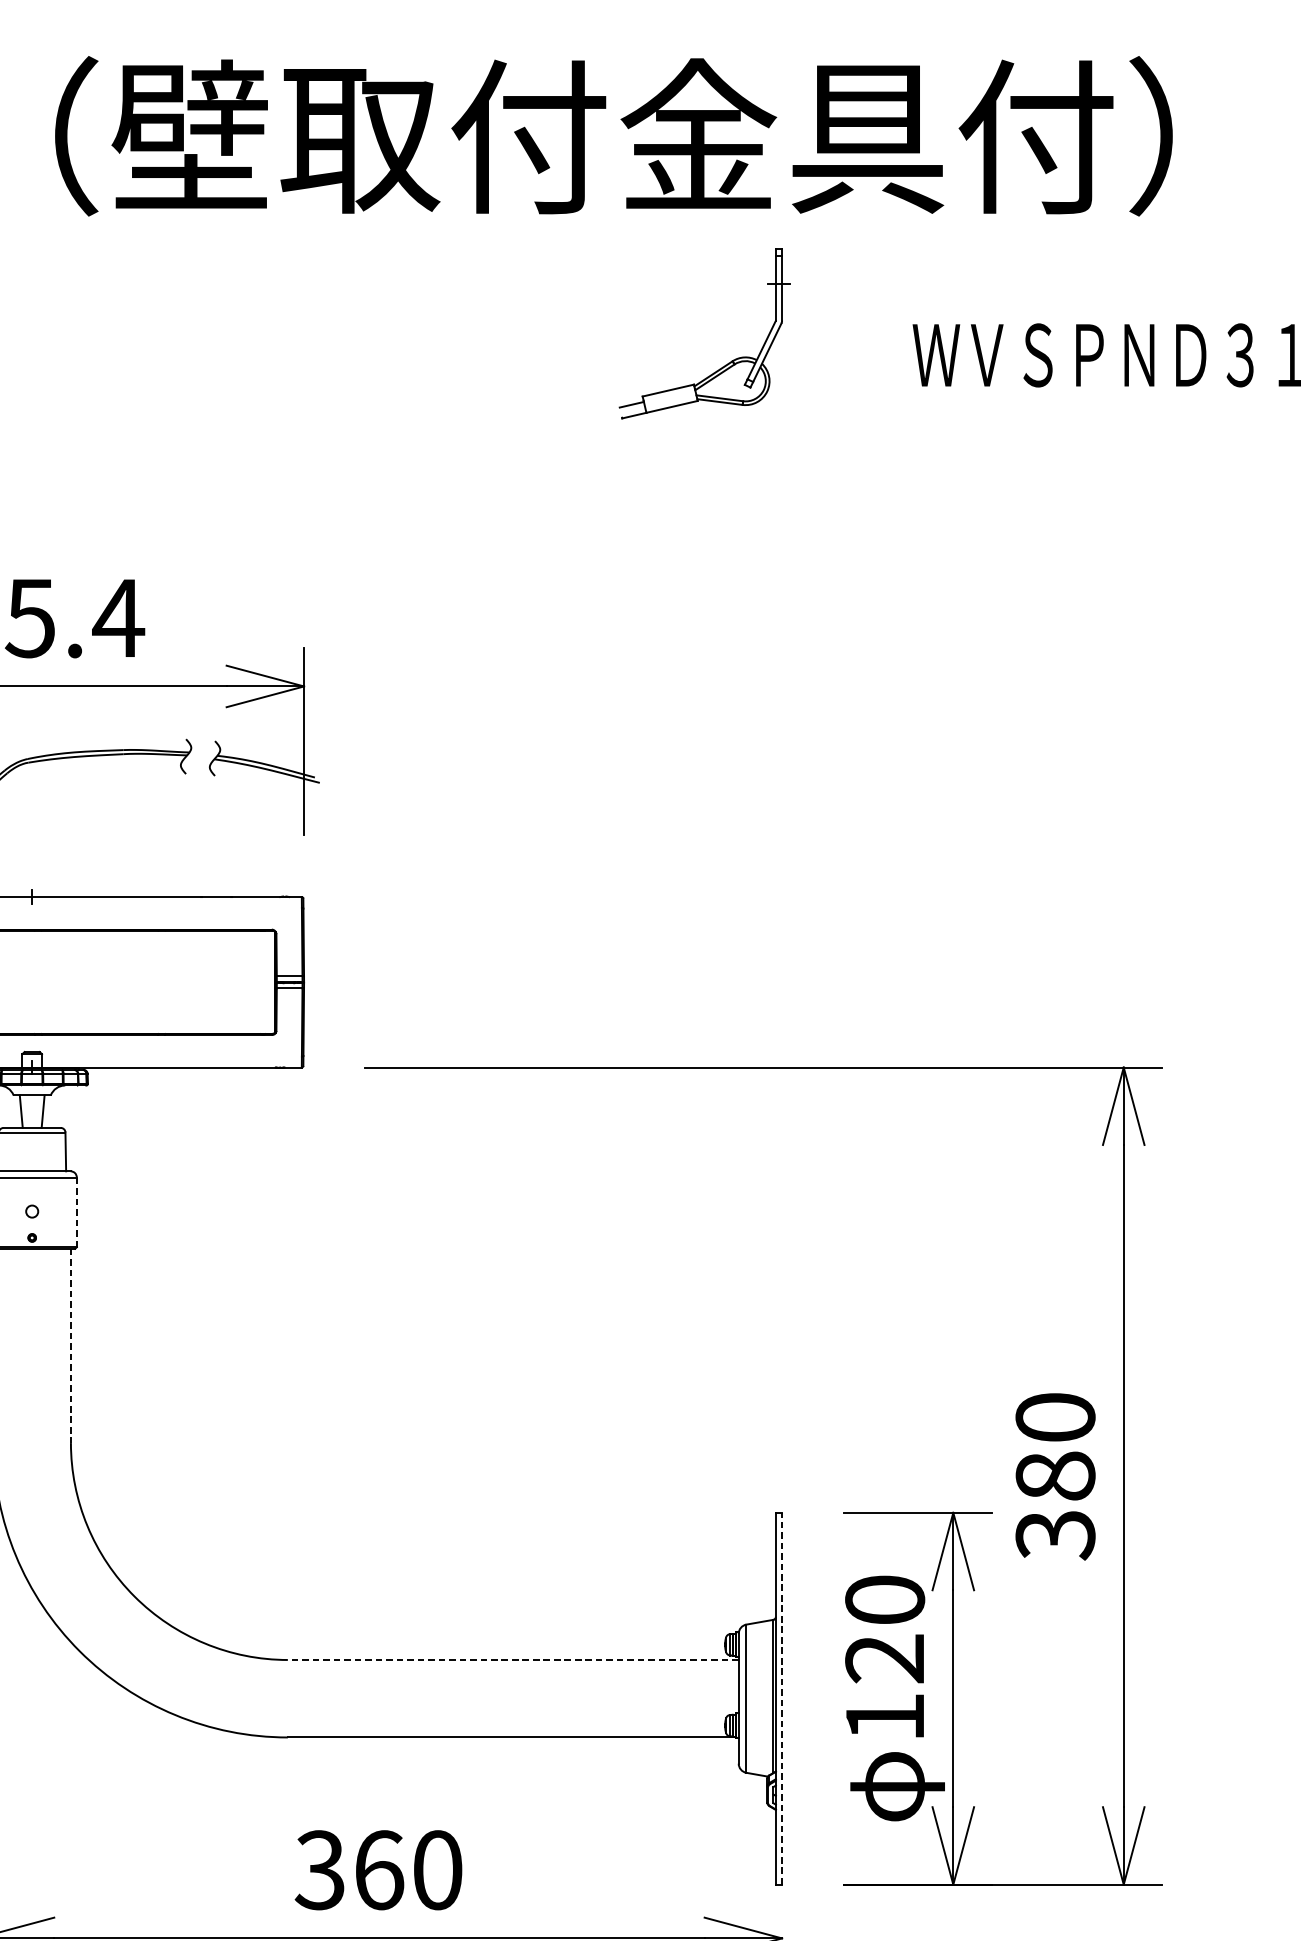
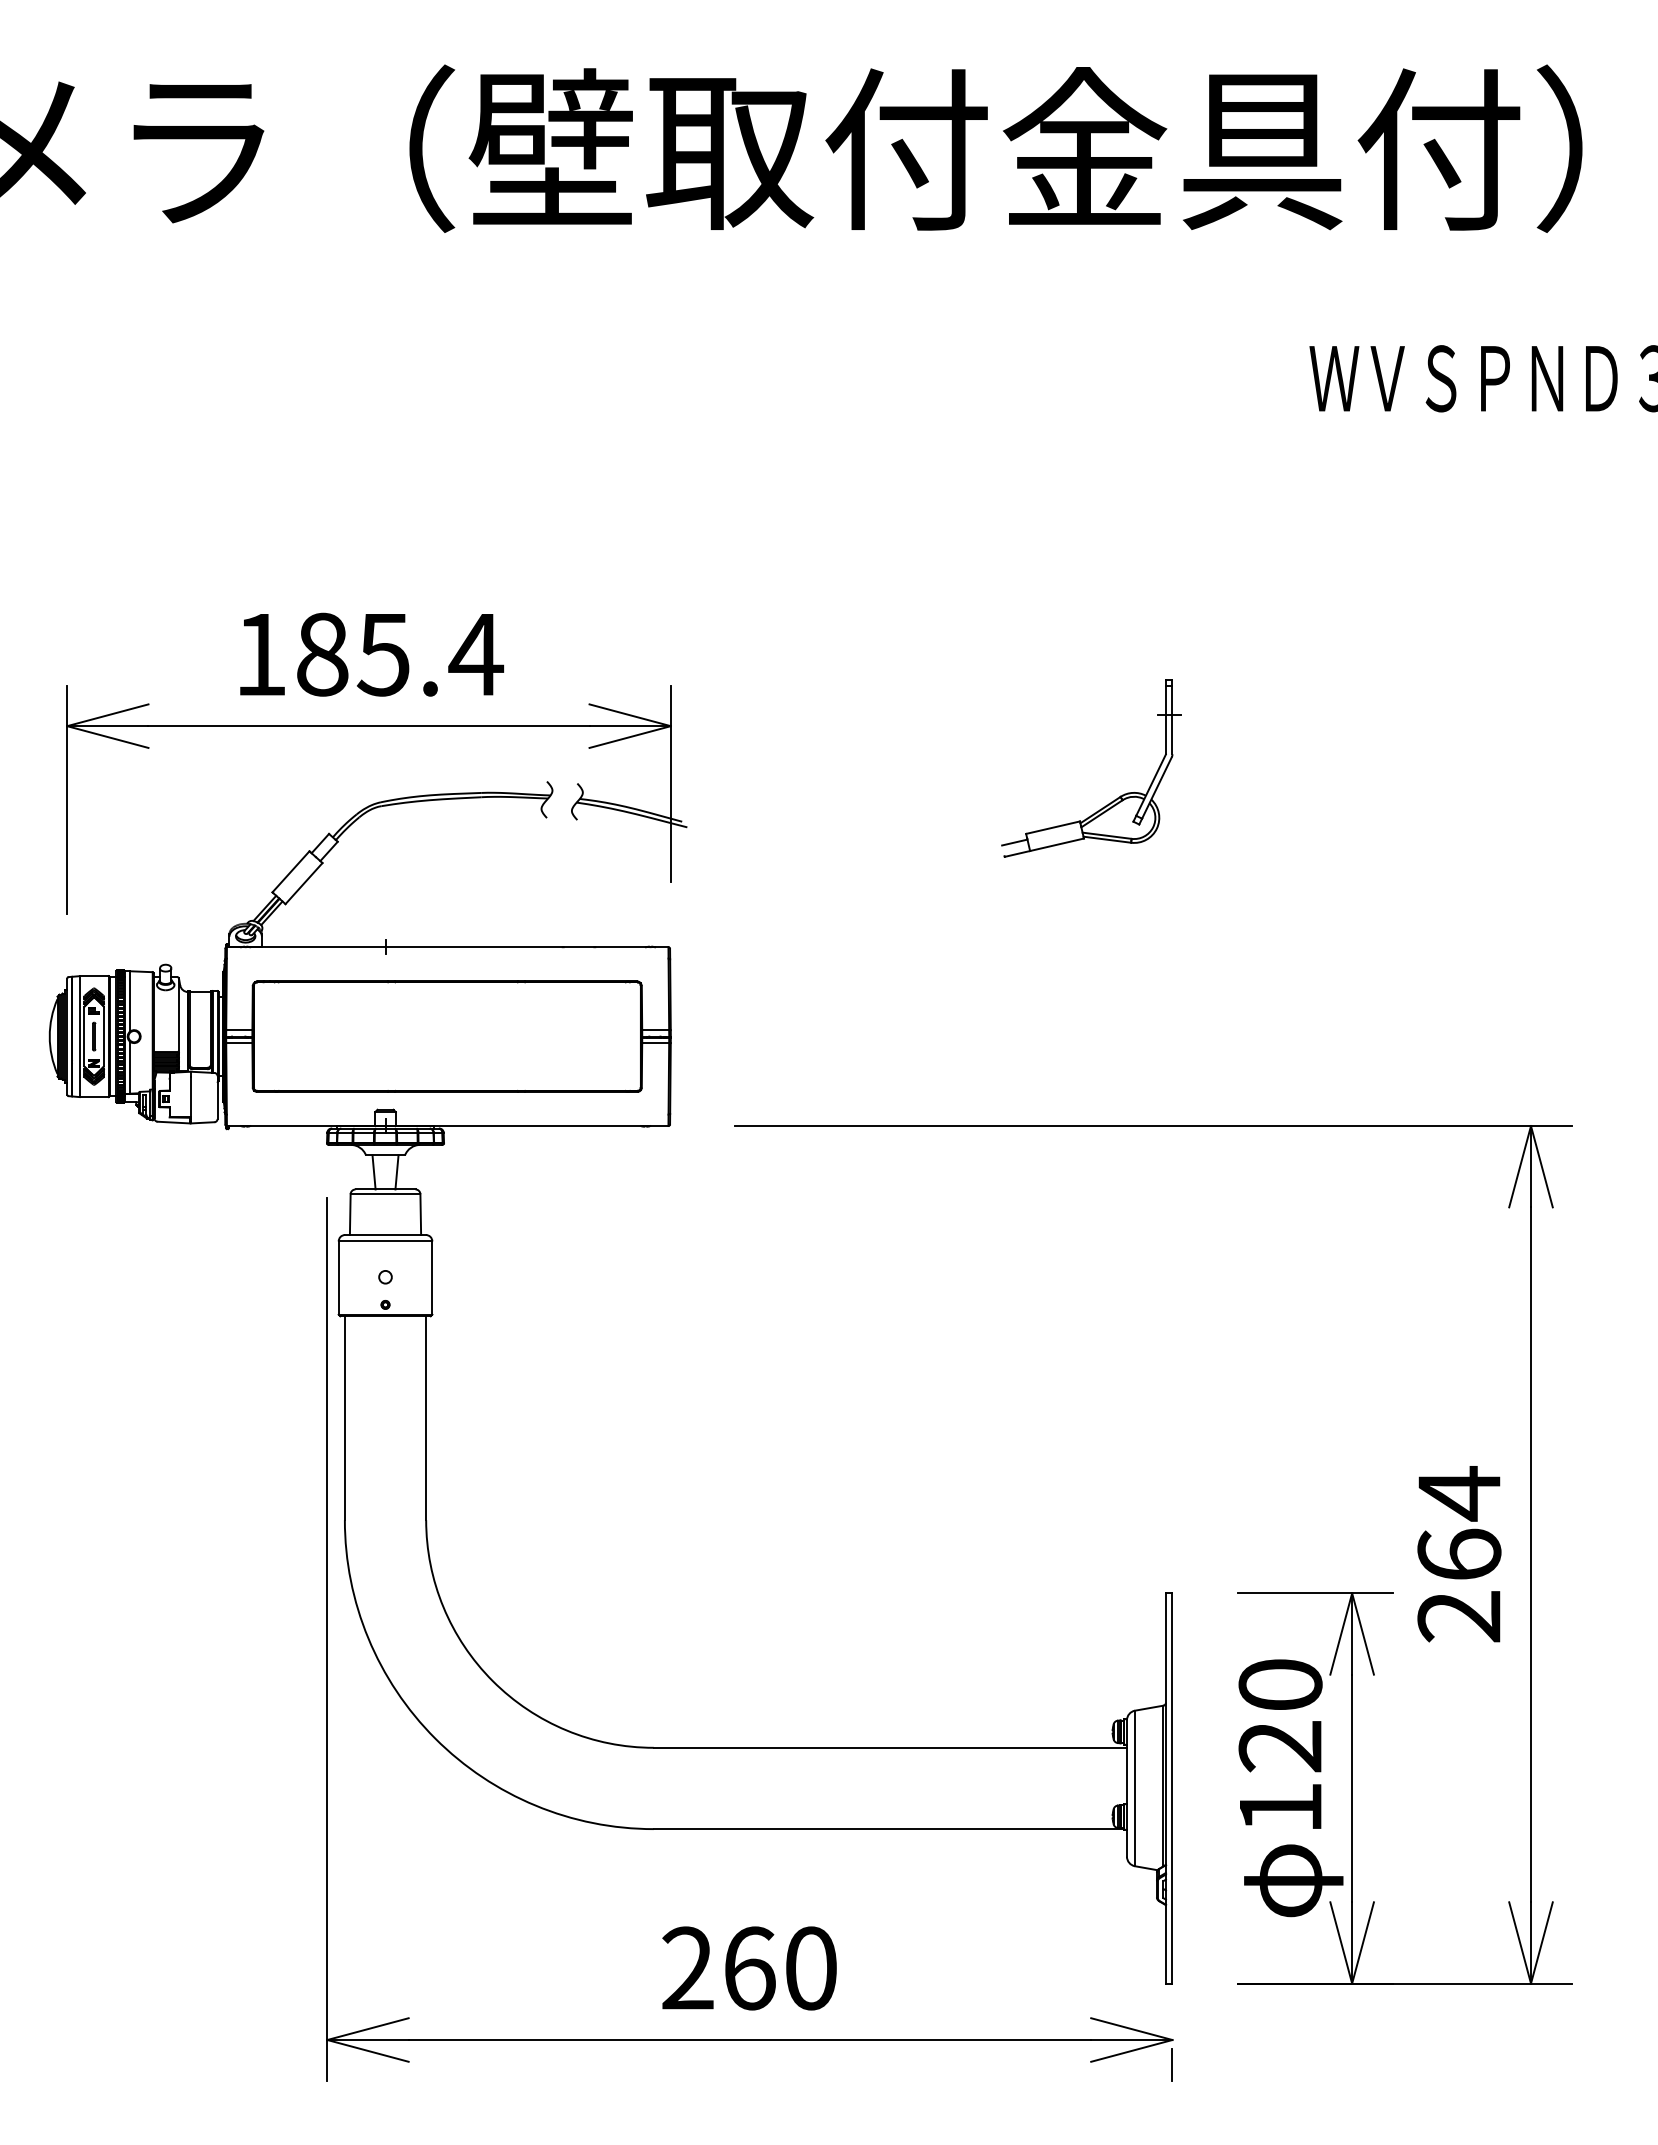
part: (723, 365) -> (1111, 801), moved
line: (76, 1212) -> (432, 1278), dashed -> solid
line: (71, 1346) -> (426, 1418), dashed -> solid
text: (1055, 1475) -> (1459, 1554), 380 -> 264
line: (513, 1659) -> (890, 1747), dashed -> solid
line: (782, 1697) -> (1172, 1787), dashed -> solid
text: (319, 1870) -> (687, 1968), 360 -> 260

